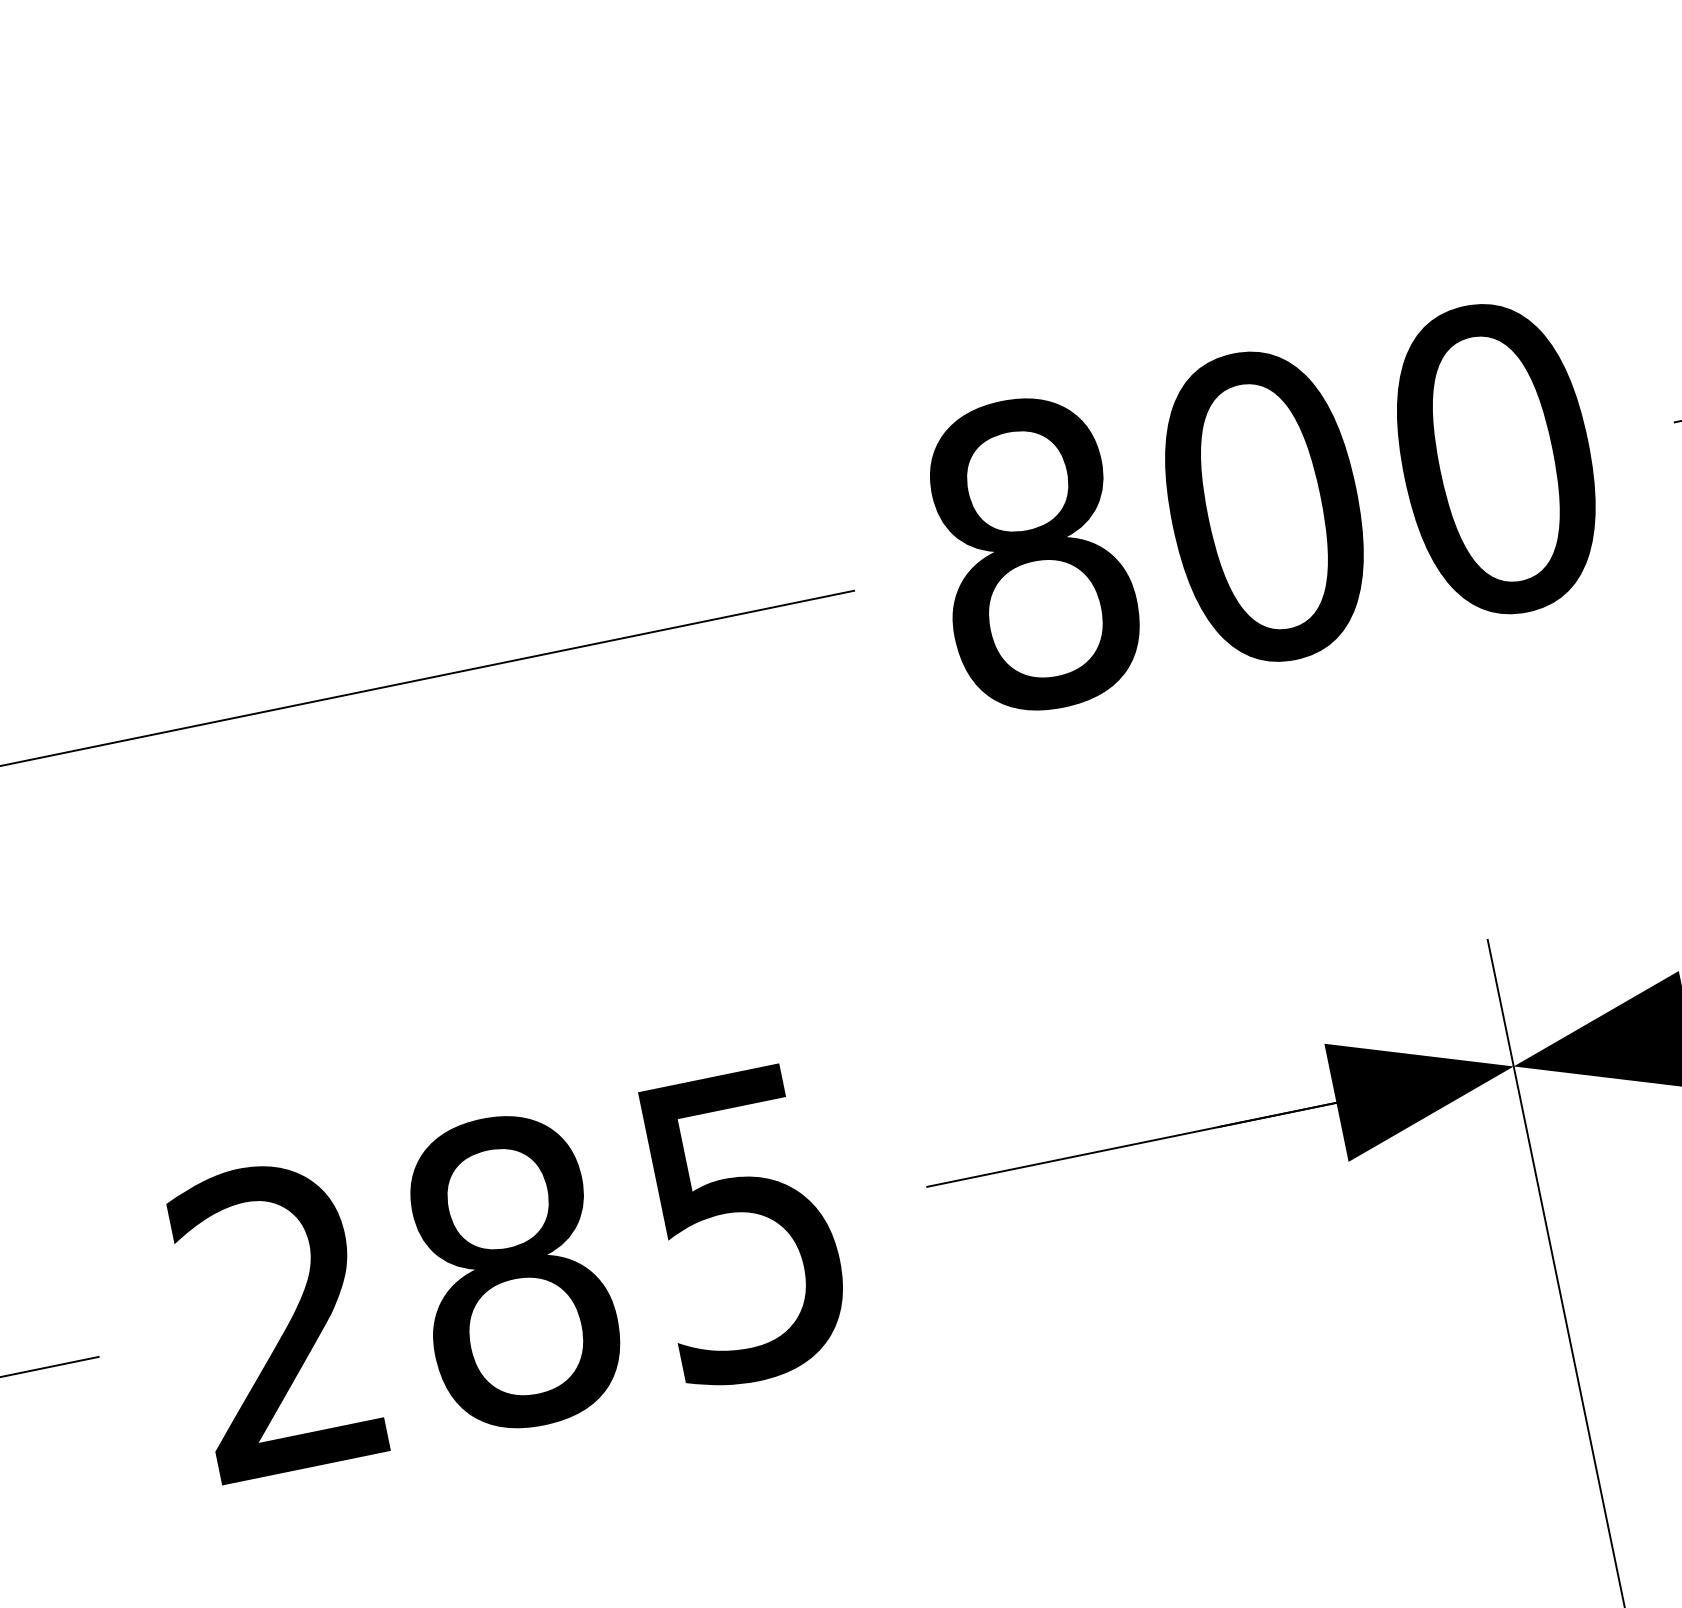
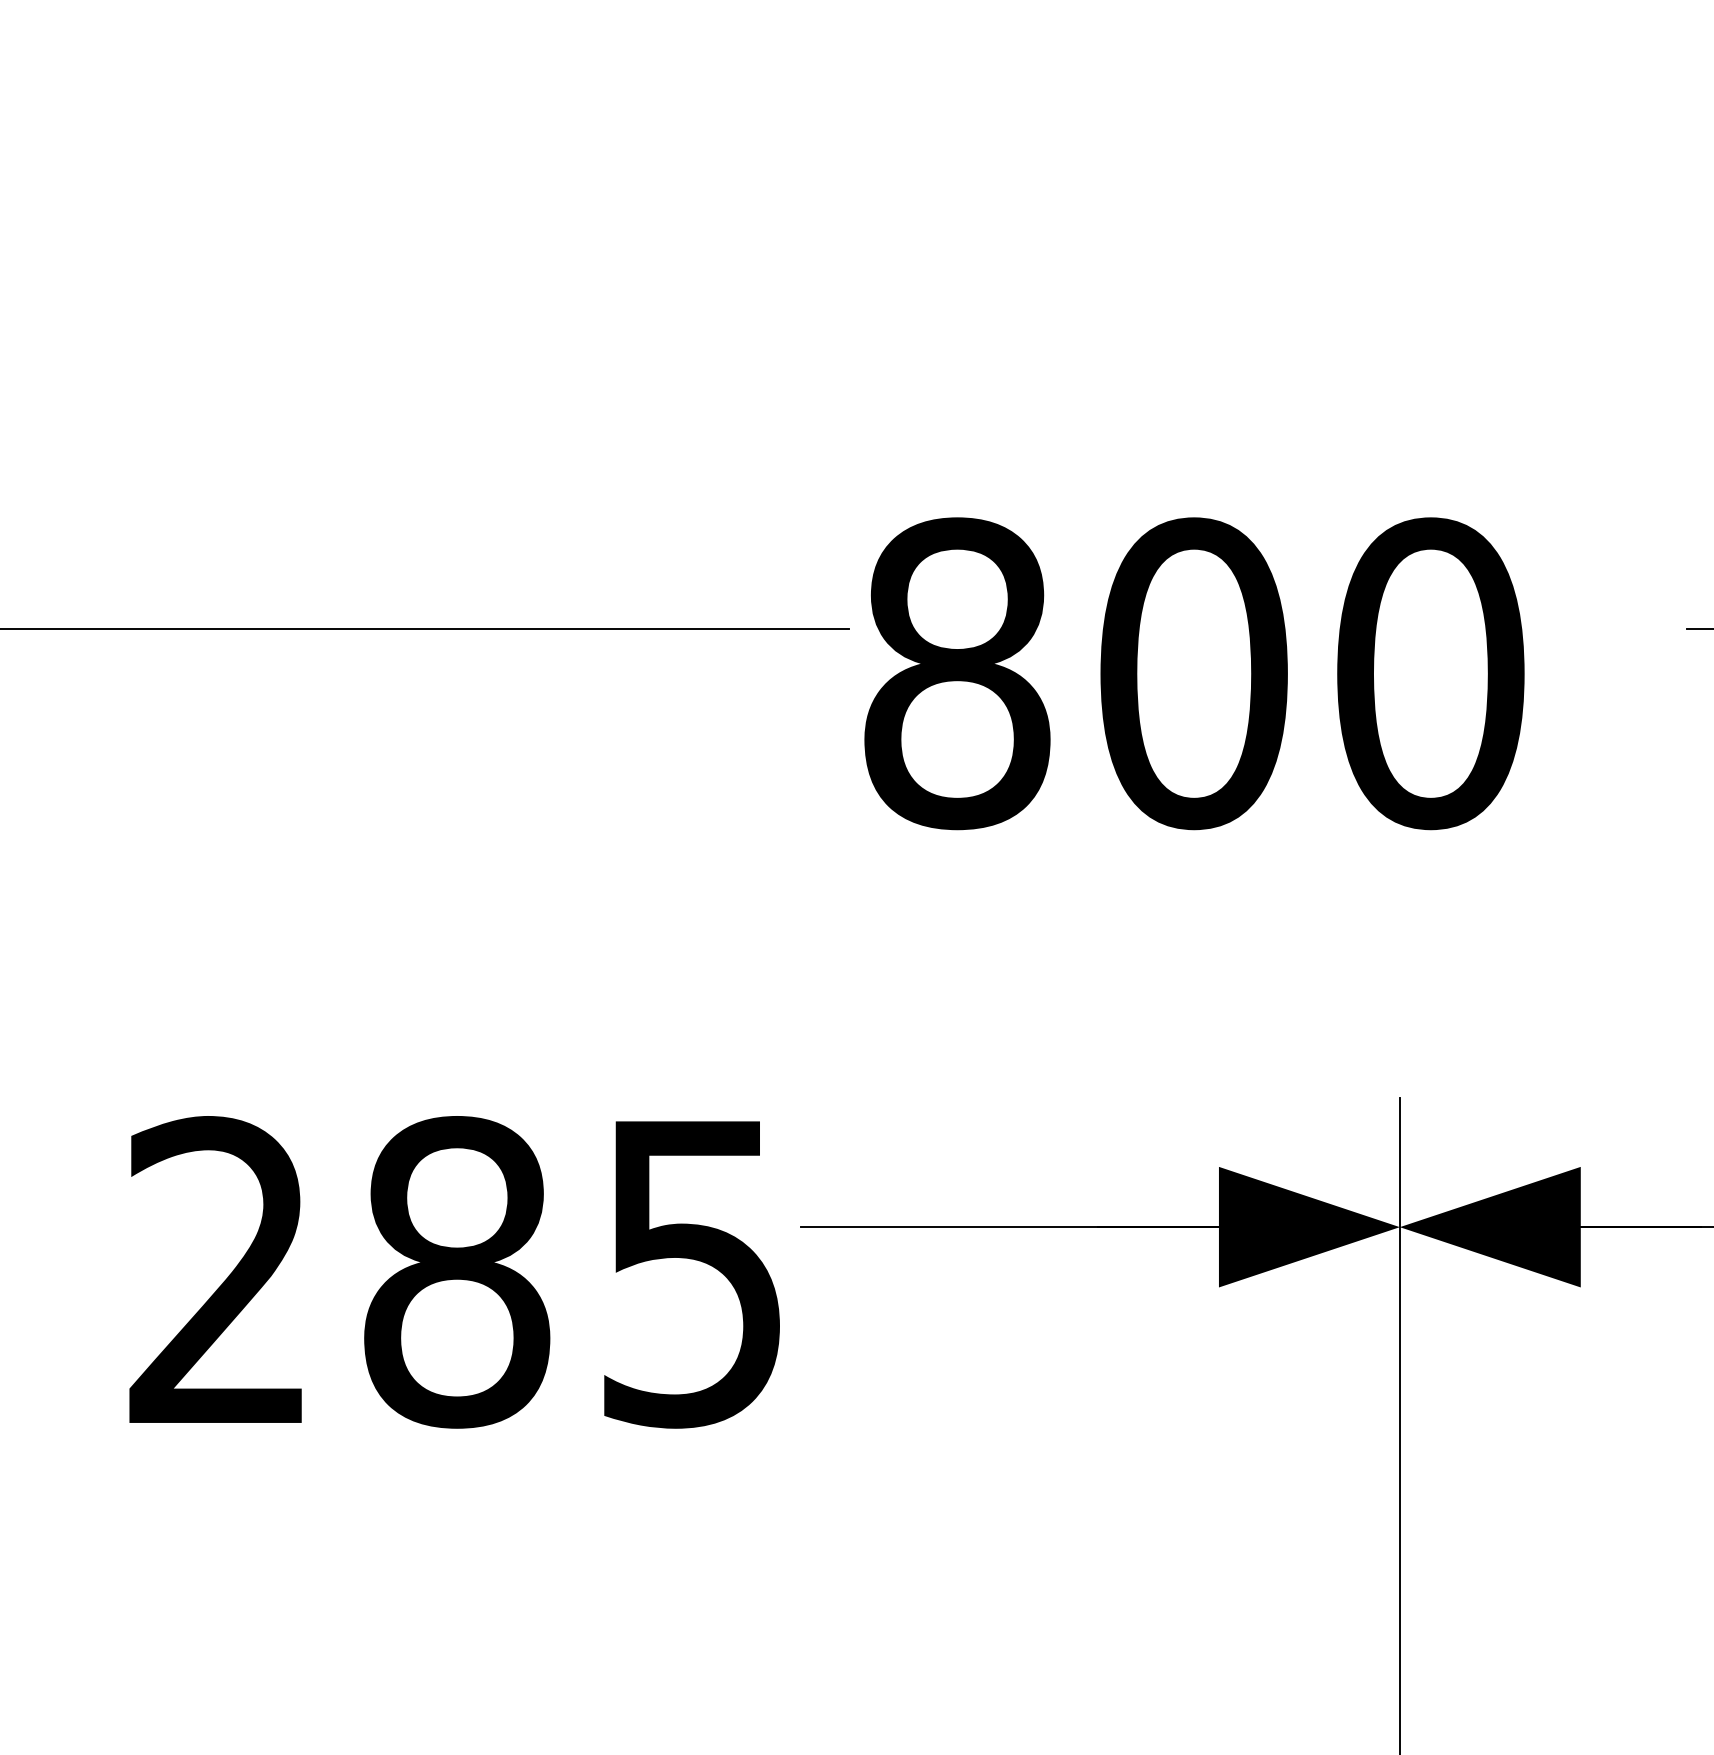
text: (1264, 506) -> (1194, 673), moved
text: (510, 1272) -> (454, 1272), moved

